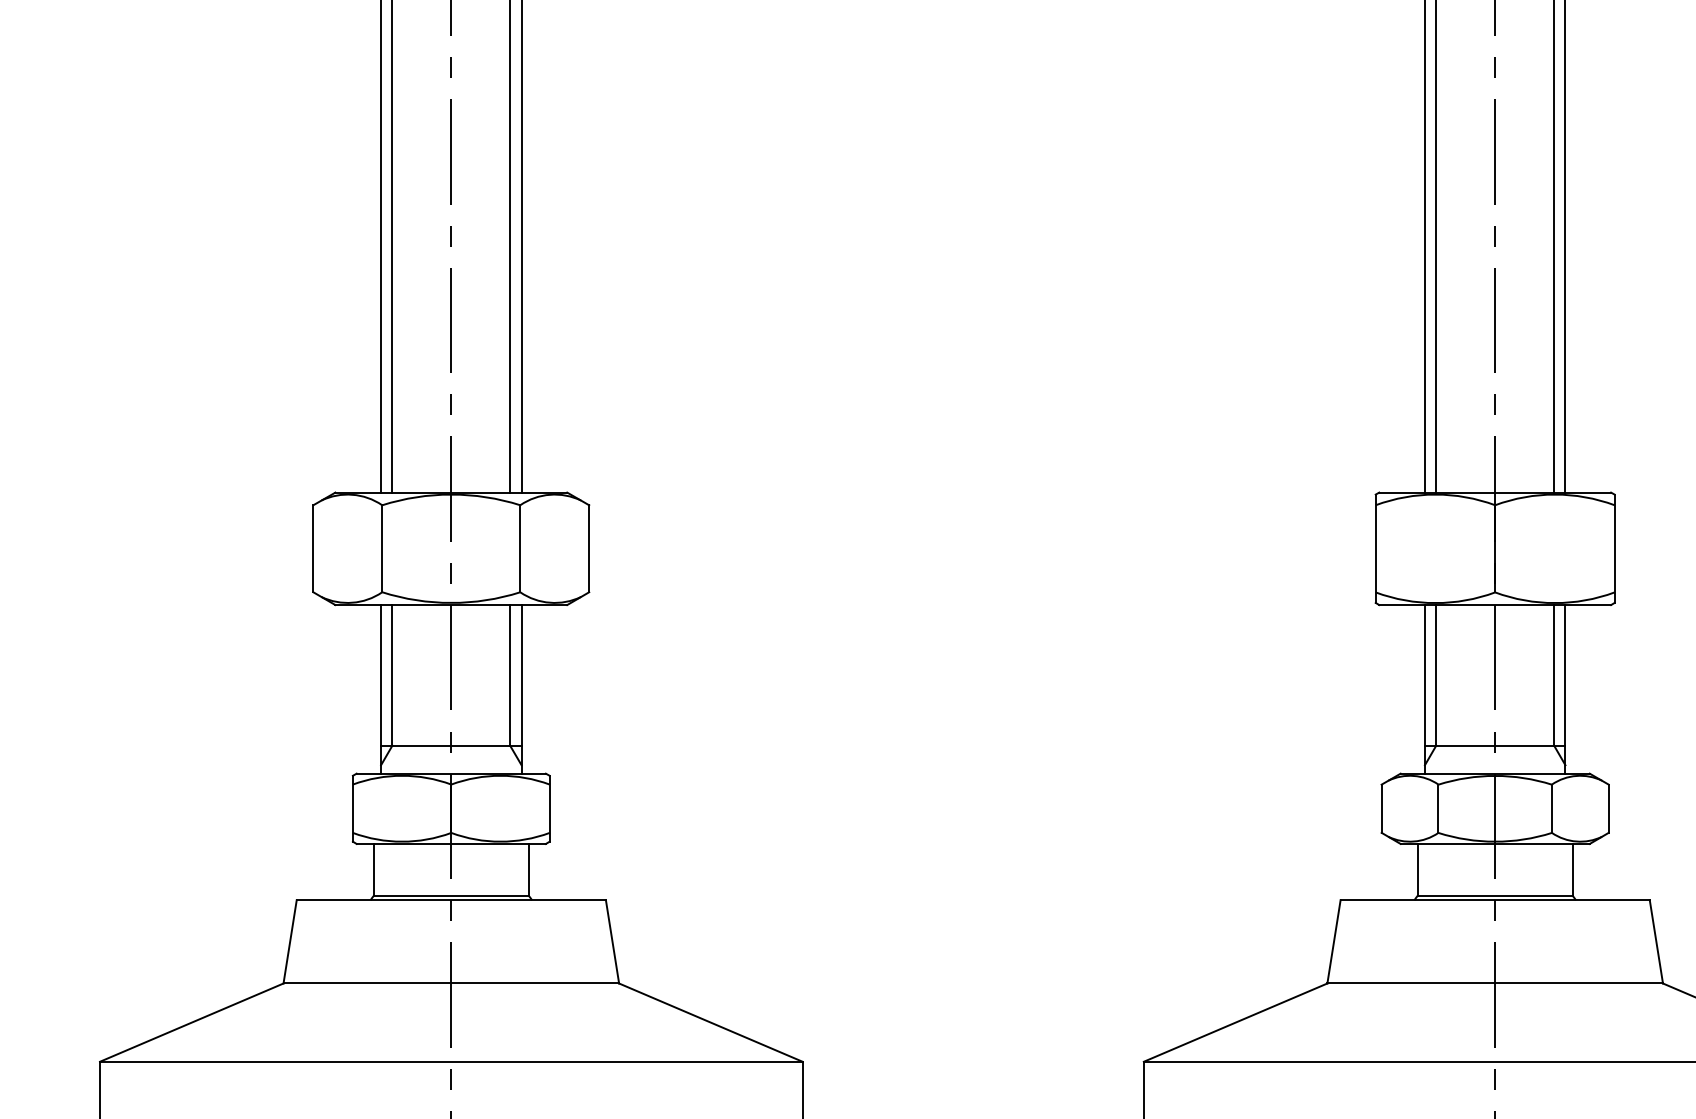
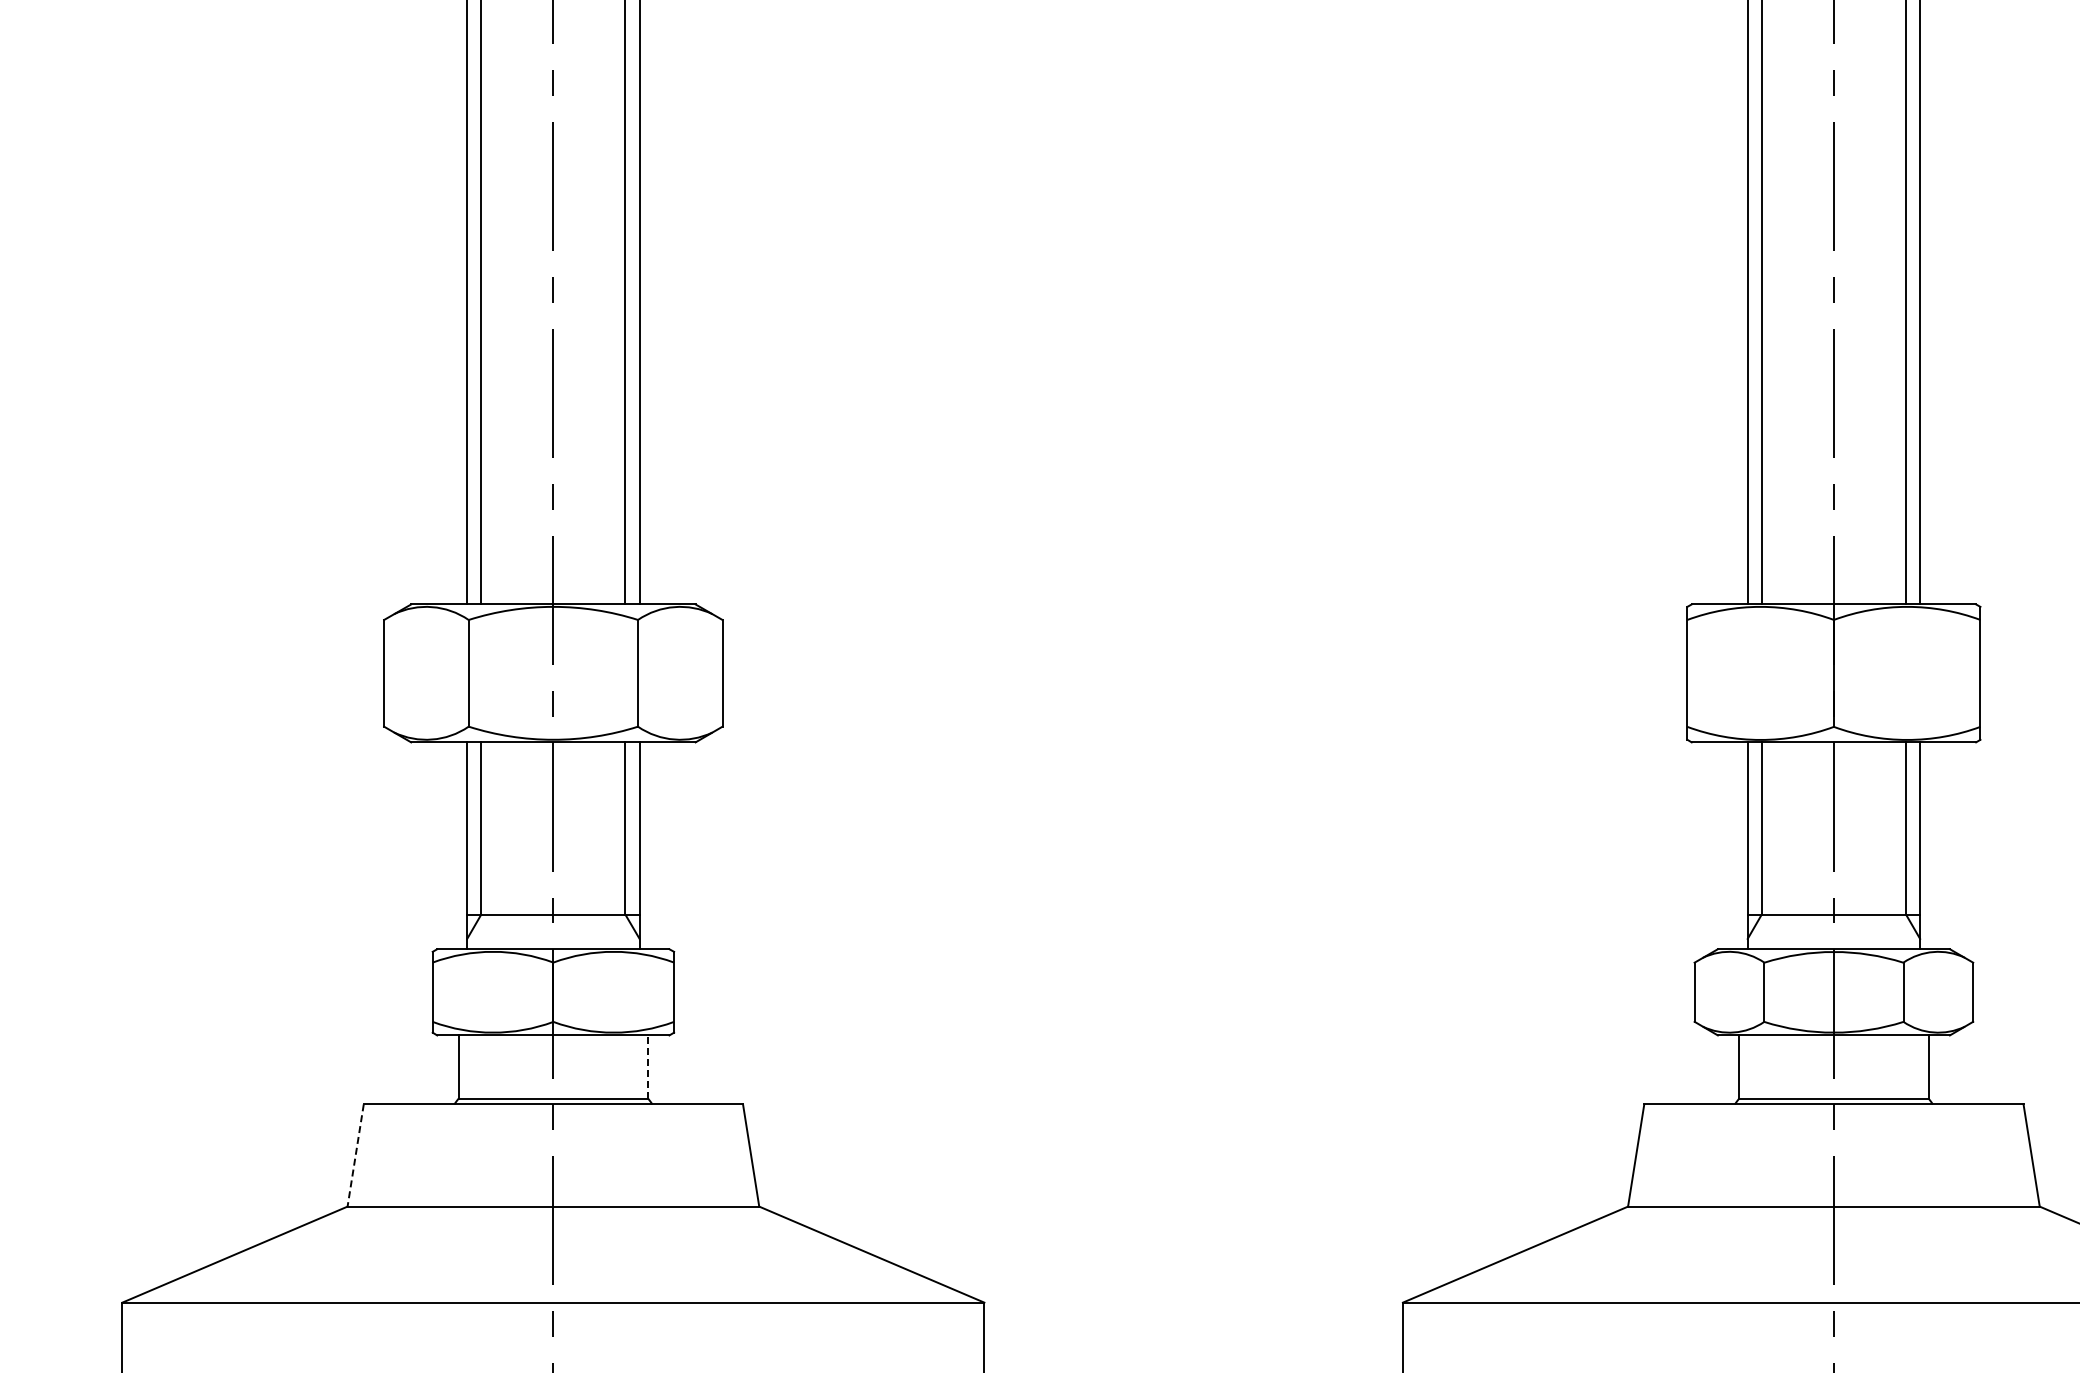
line: (528, 870) -> (648, 1067), solid -> dashed
line: (289, 941) -> (355, 1155), solid -> dashed

